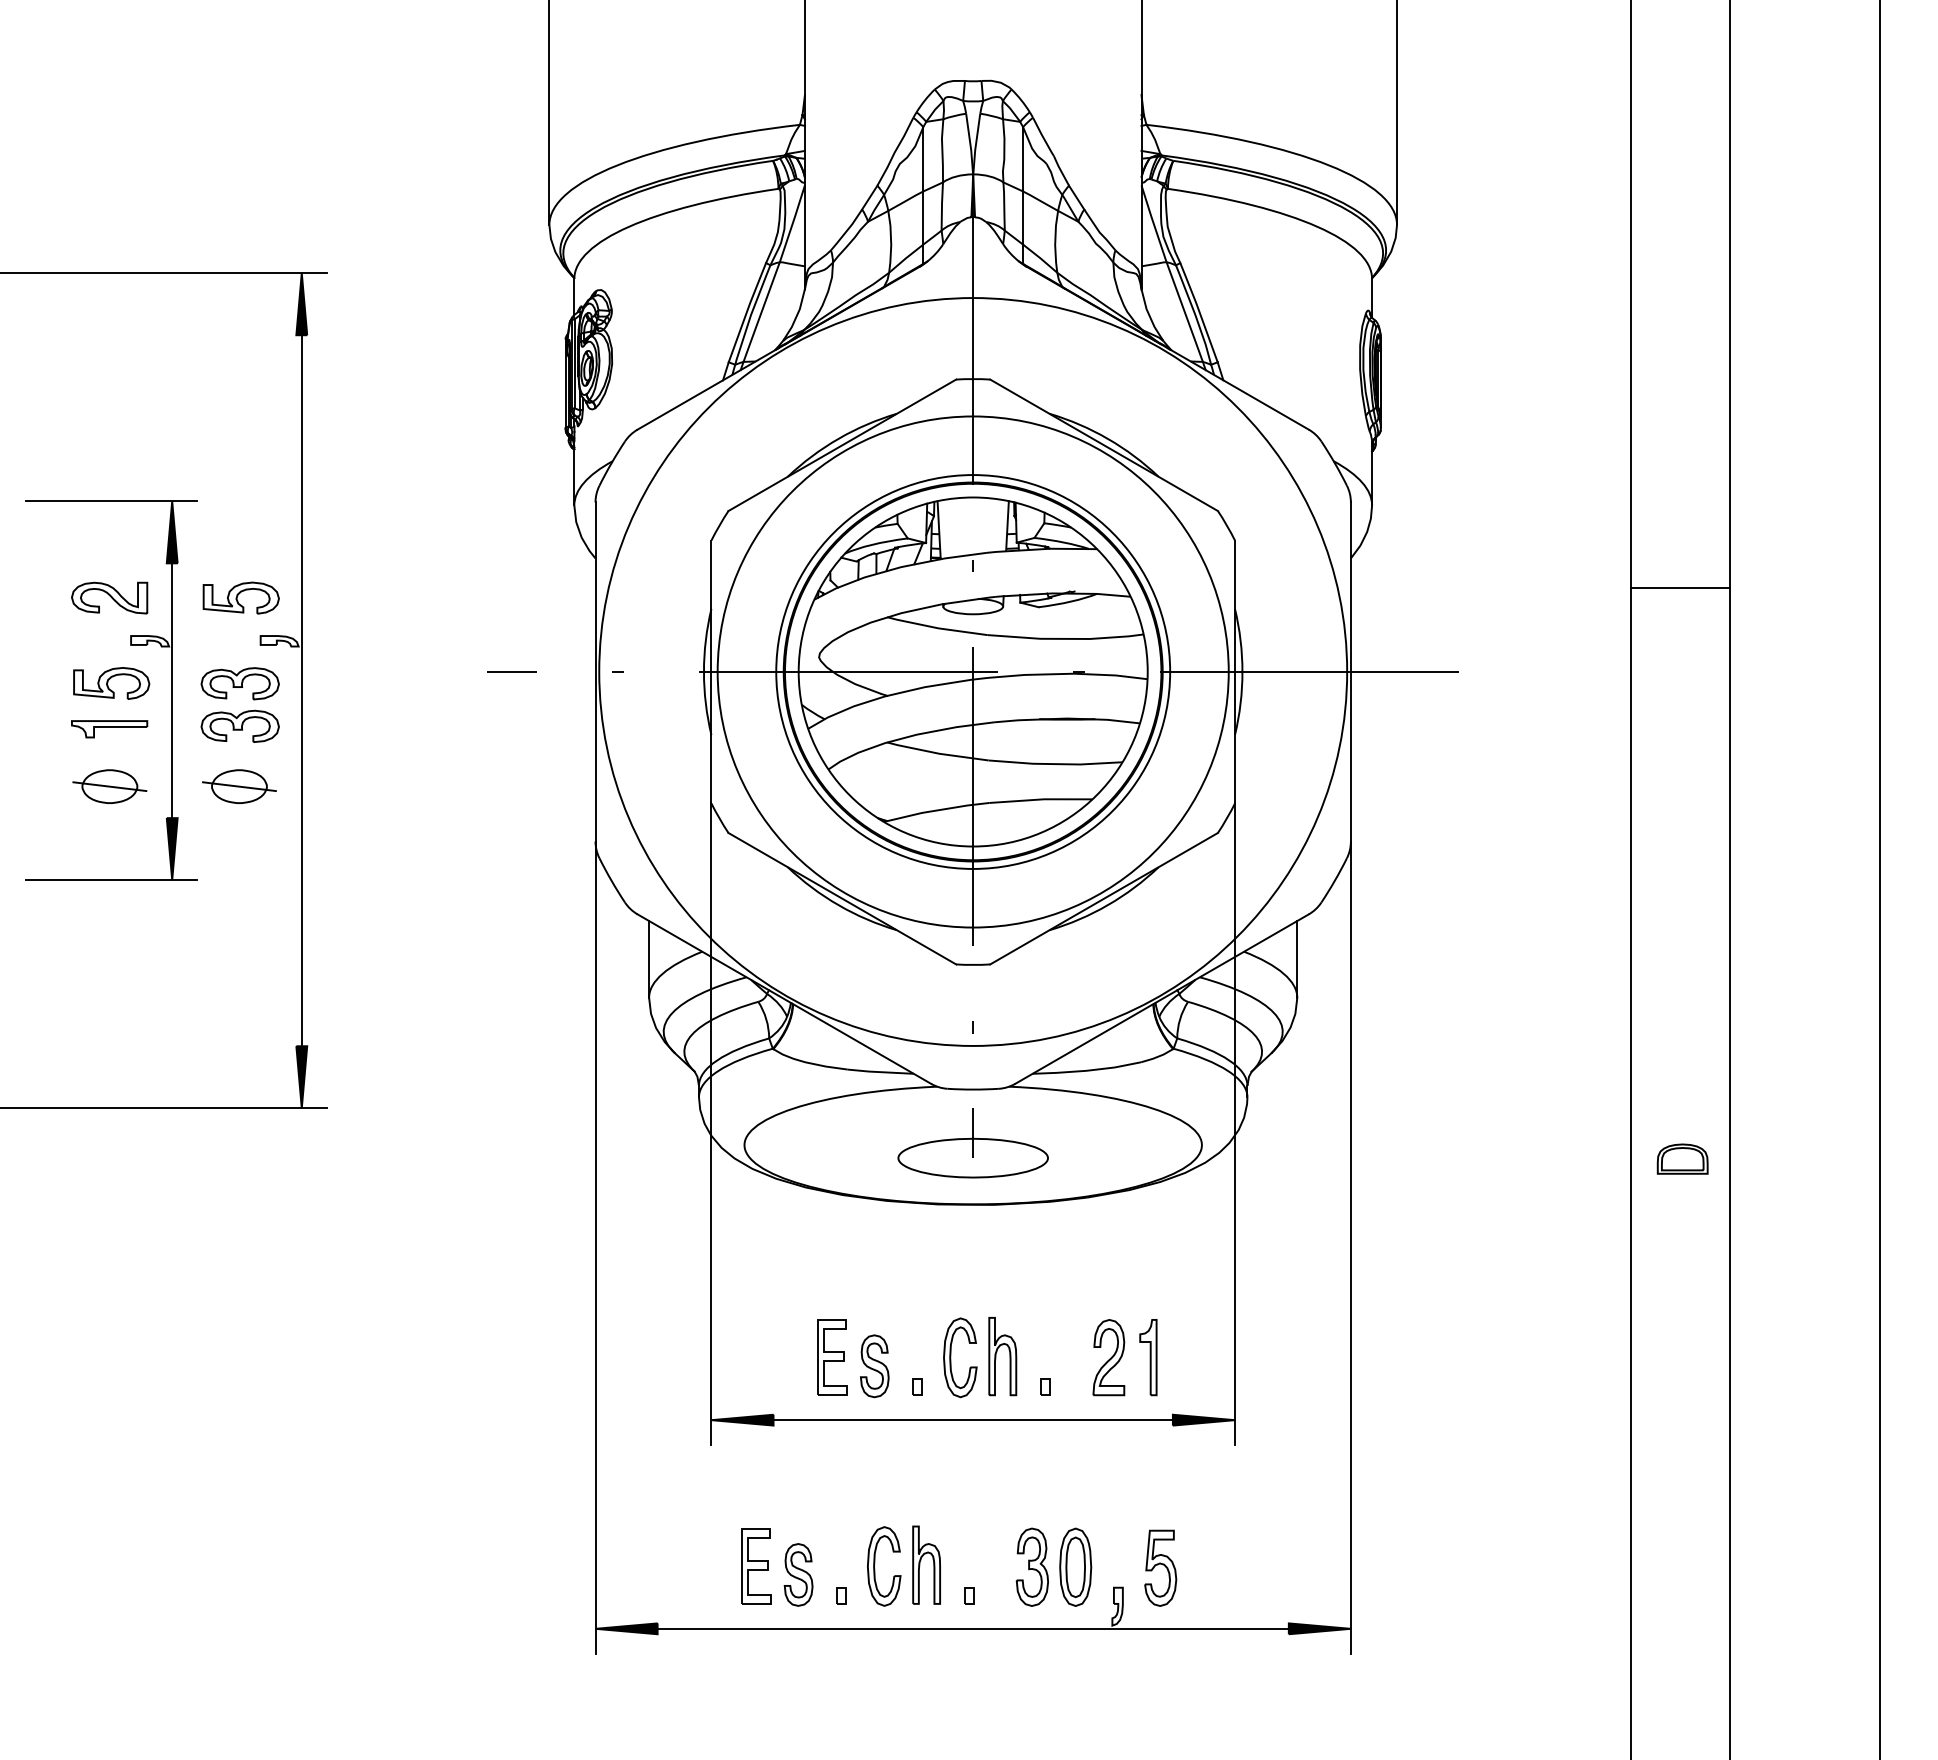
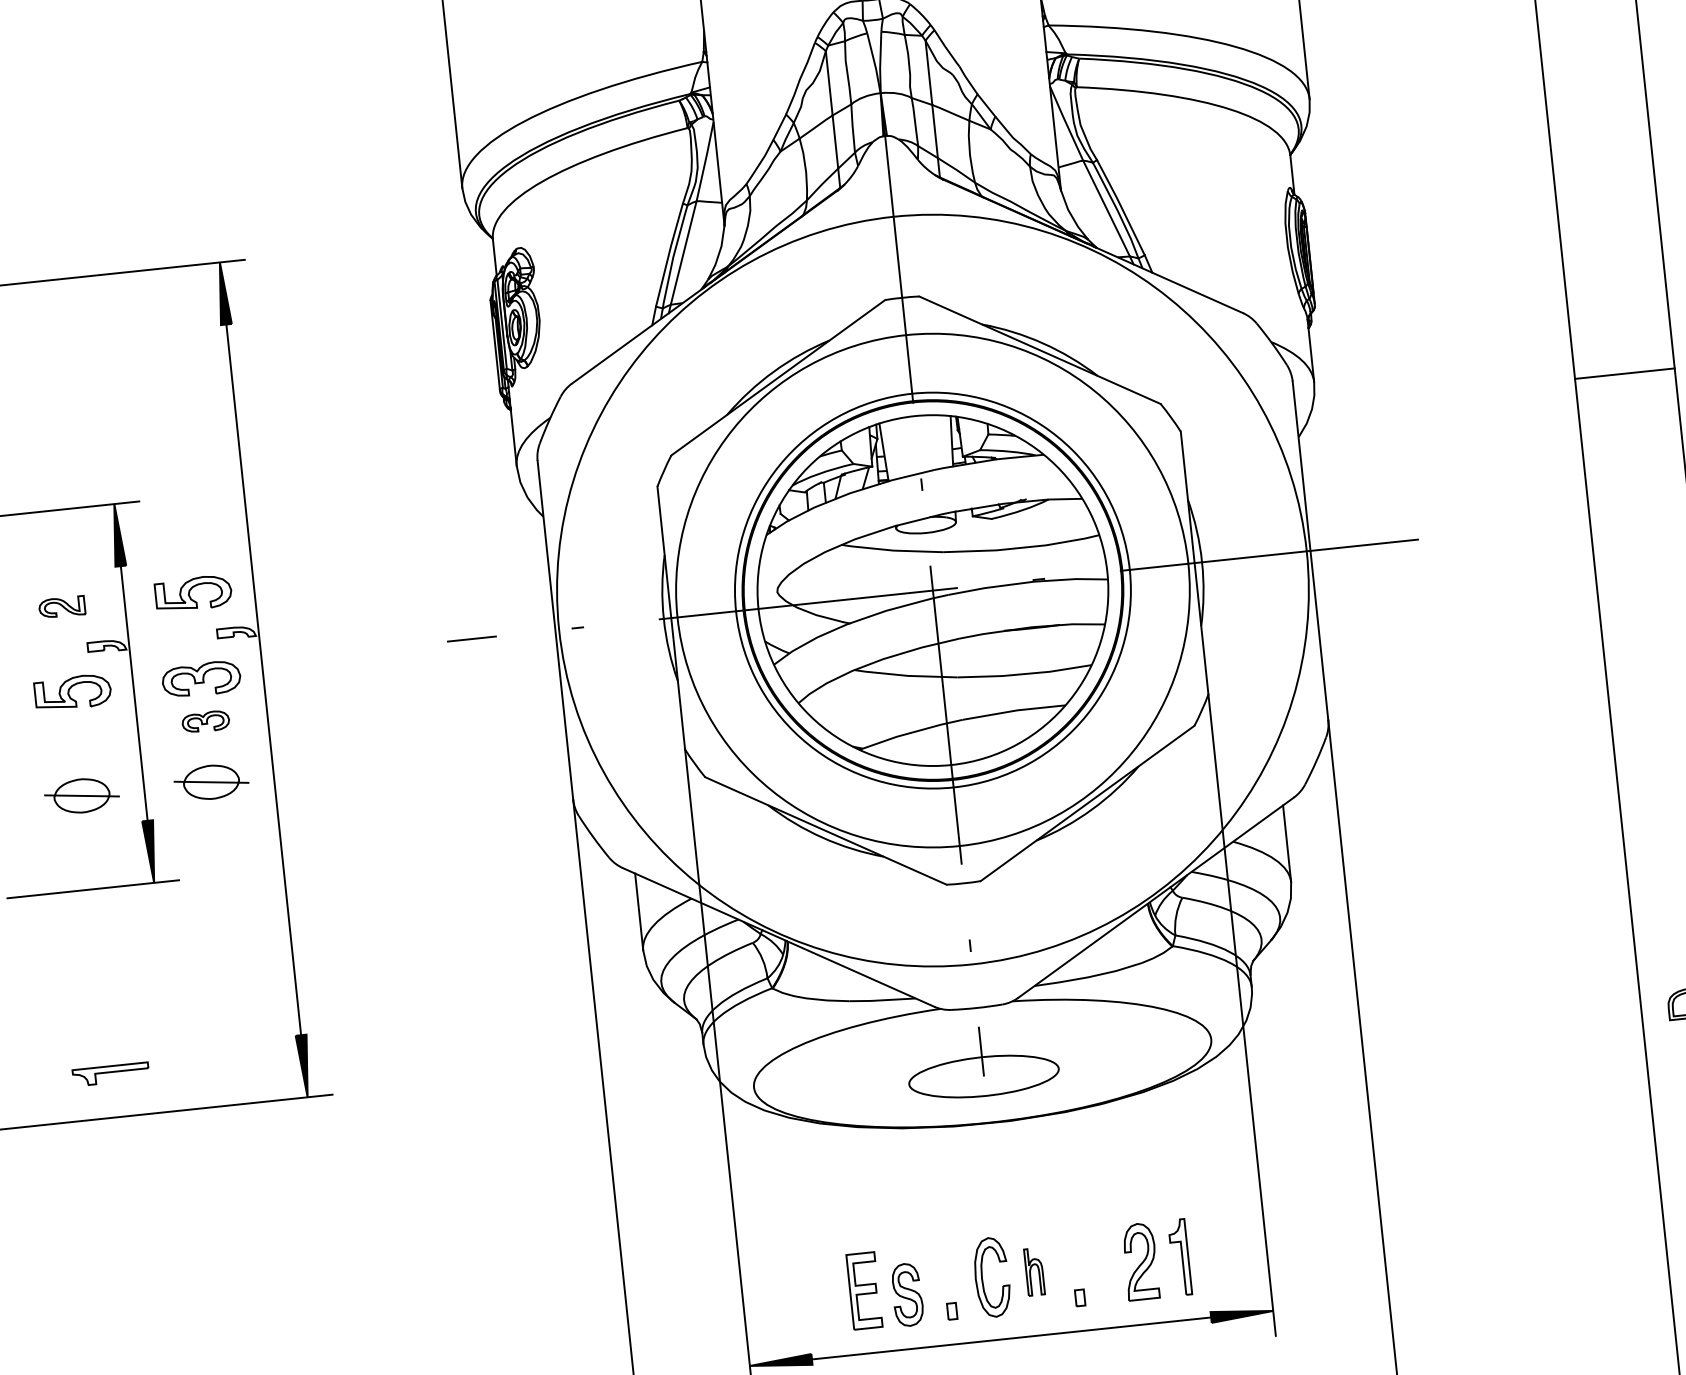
line: (1680, 588) -> (1624, 373), moved
part: (109, 597) -> (61, 606), size x0.6
part: (239, 725) -> (205, 721), size x0.6
part: (109, 729) -> (110, 1074), moved
part: (1002, 1356) -> (1034, 1271), size x0.6

